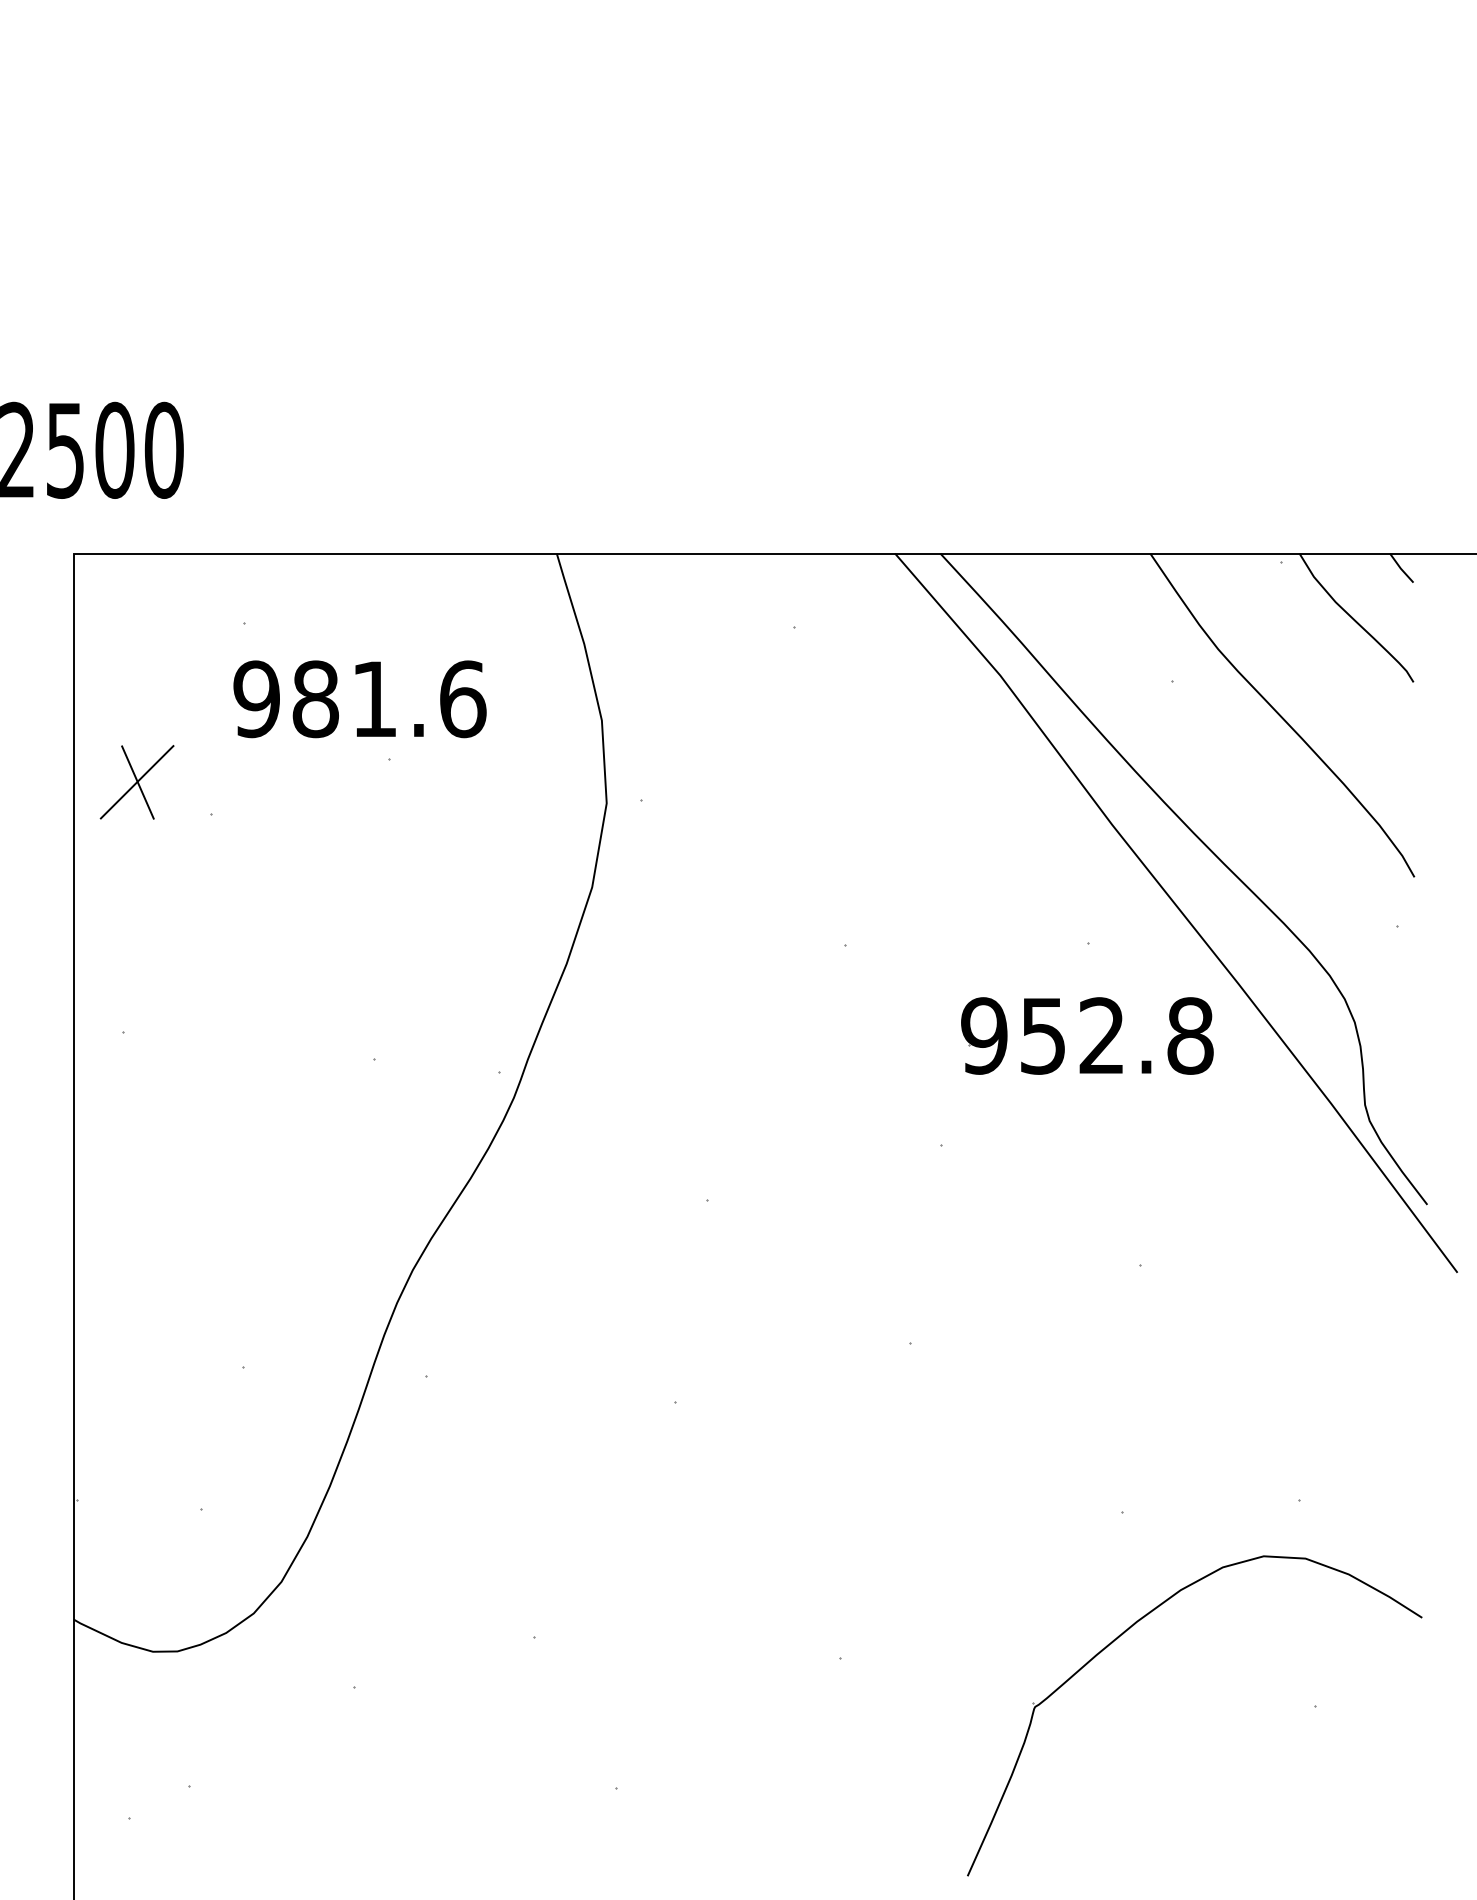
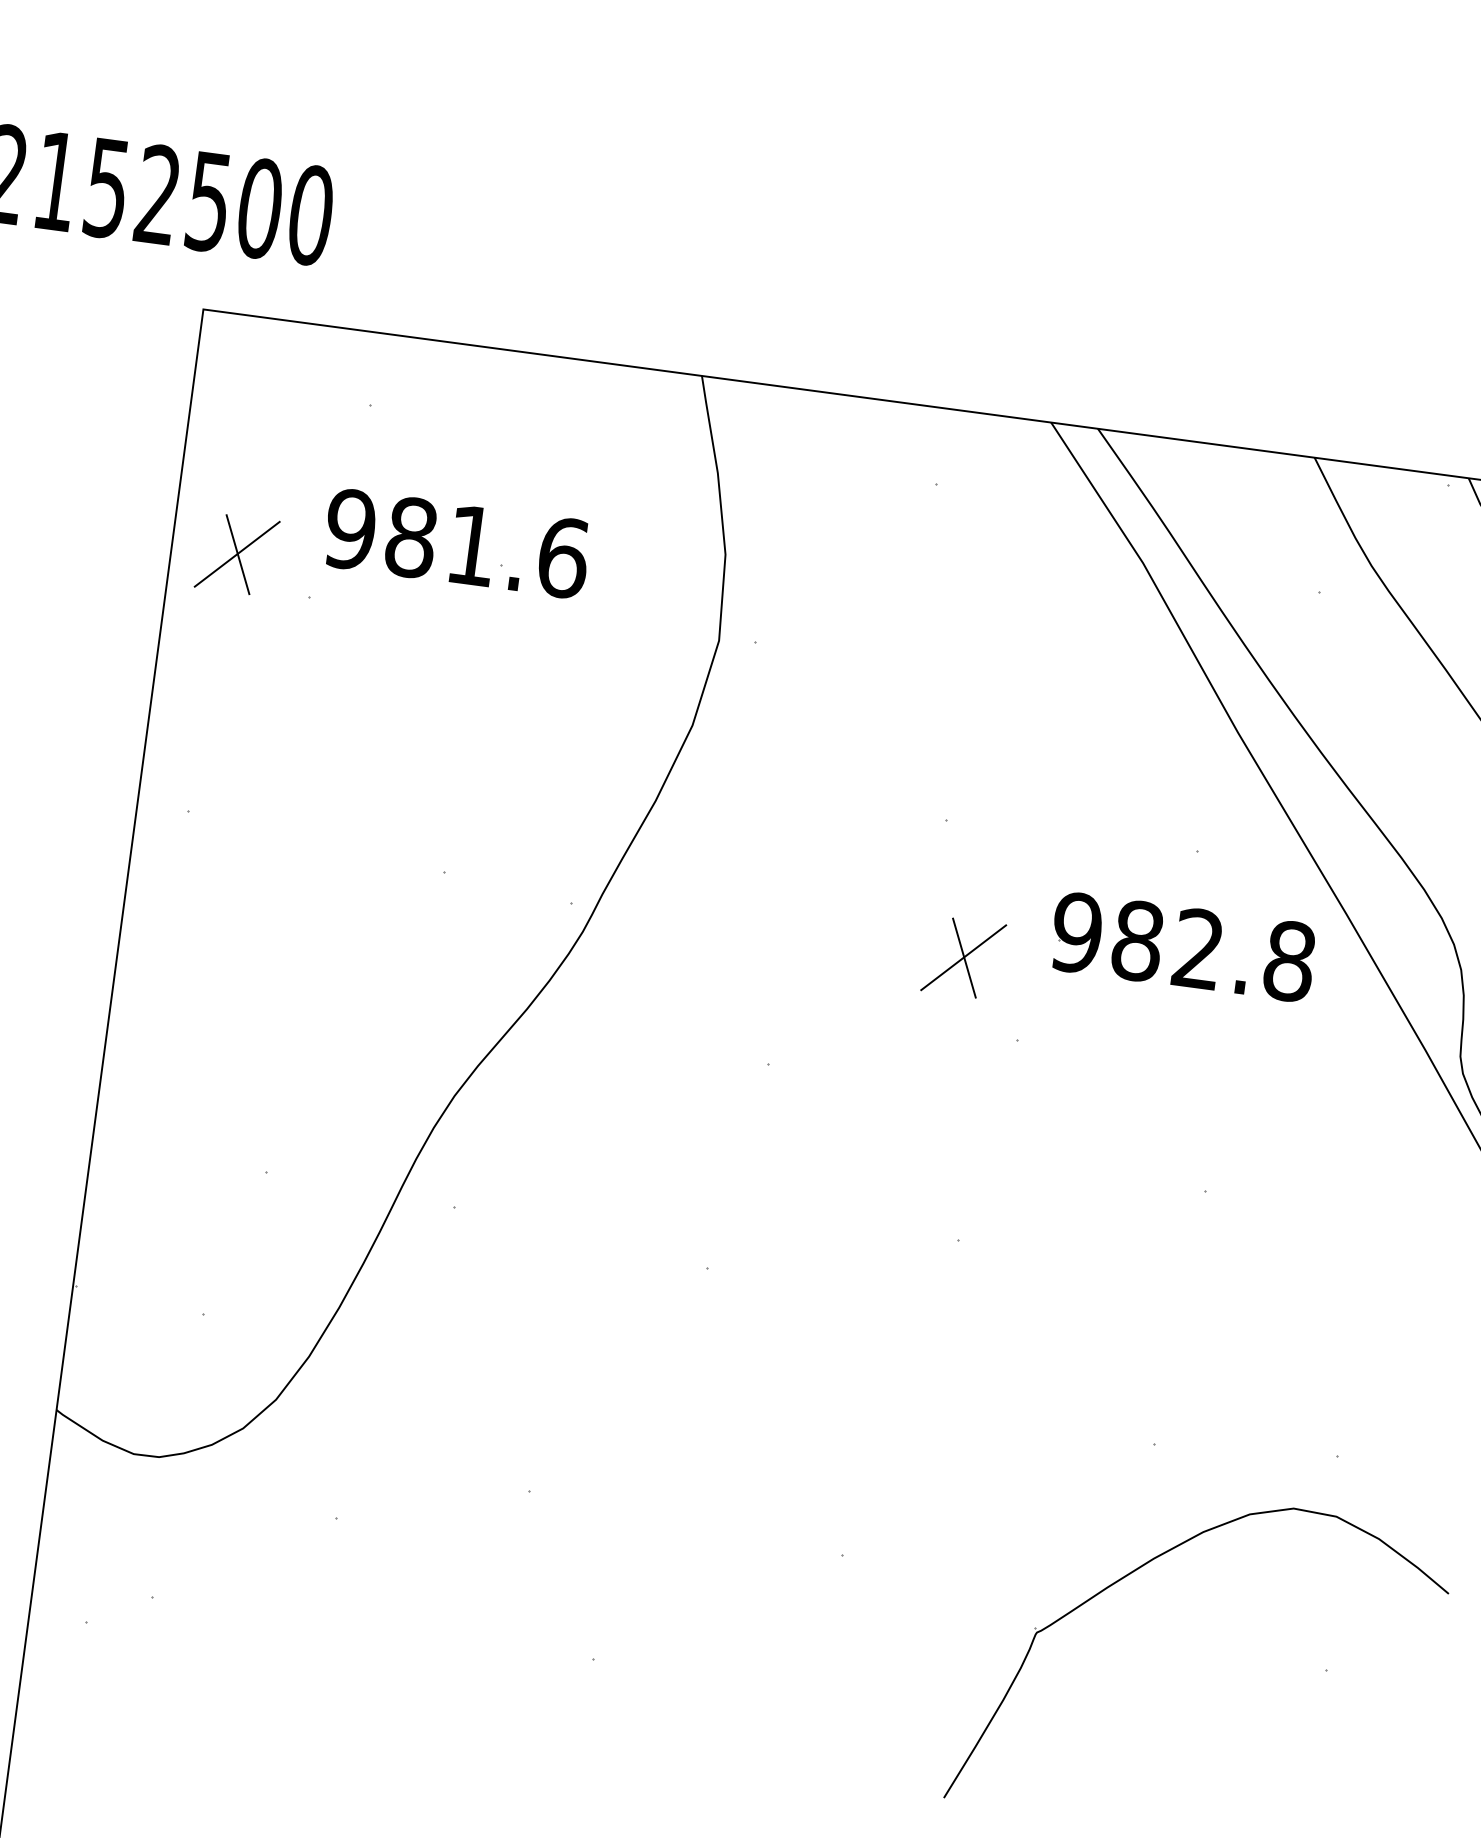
text: (359, 699) -> (456, 543), moved
text: (1043, 1035) -> (1138, 940), 952.8 -> 982.8
part: (879, 1073) -> (963, 957), added

